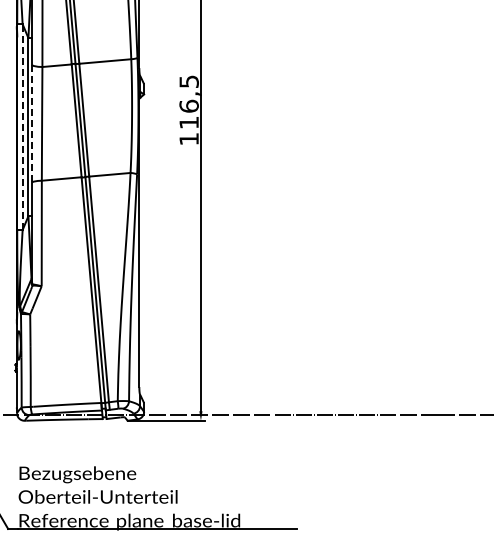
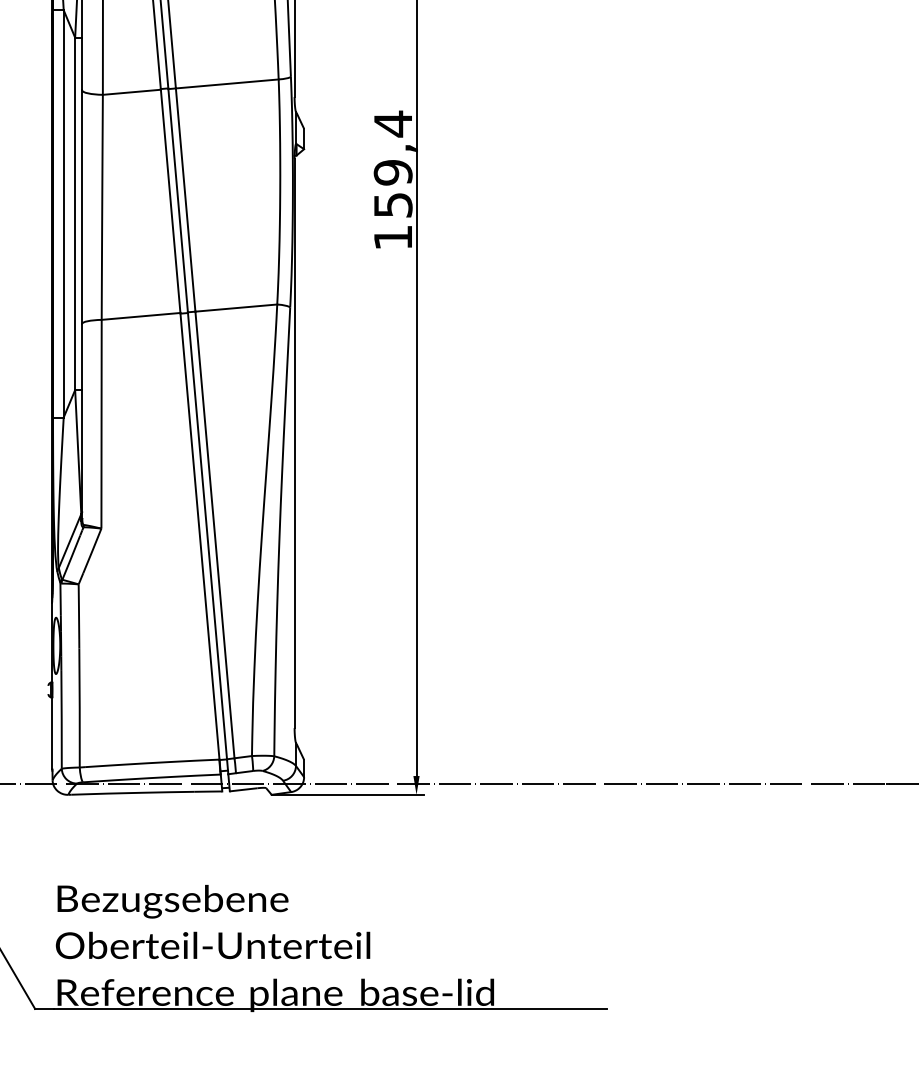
text: (188, 101) -> (391, 163), 116,5 -> 159,4
line: (32, 123) -> (83, 206), dashed -> solid
line: (22, 127) -> (63, 214), dashed -> solid

